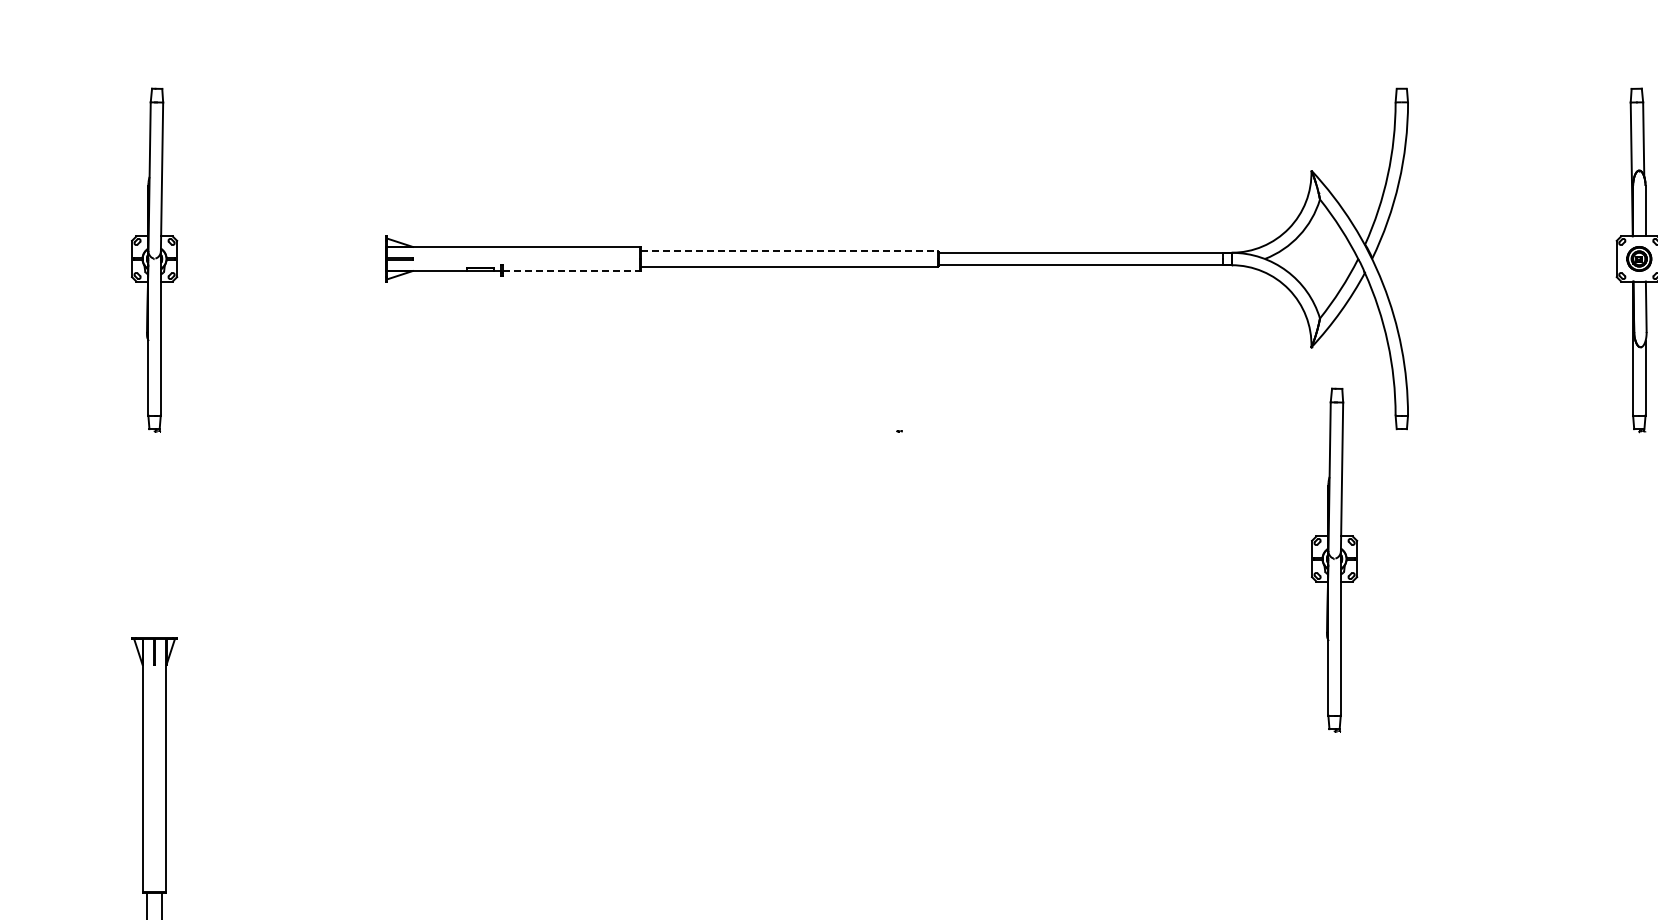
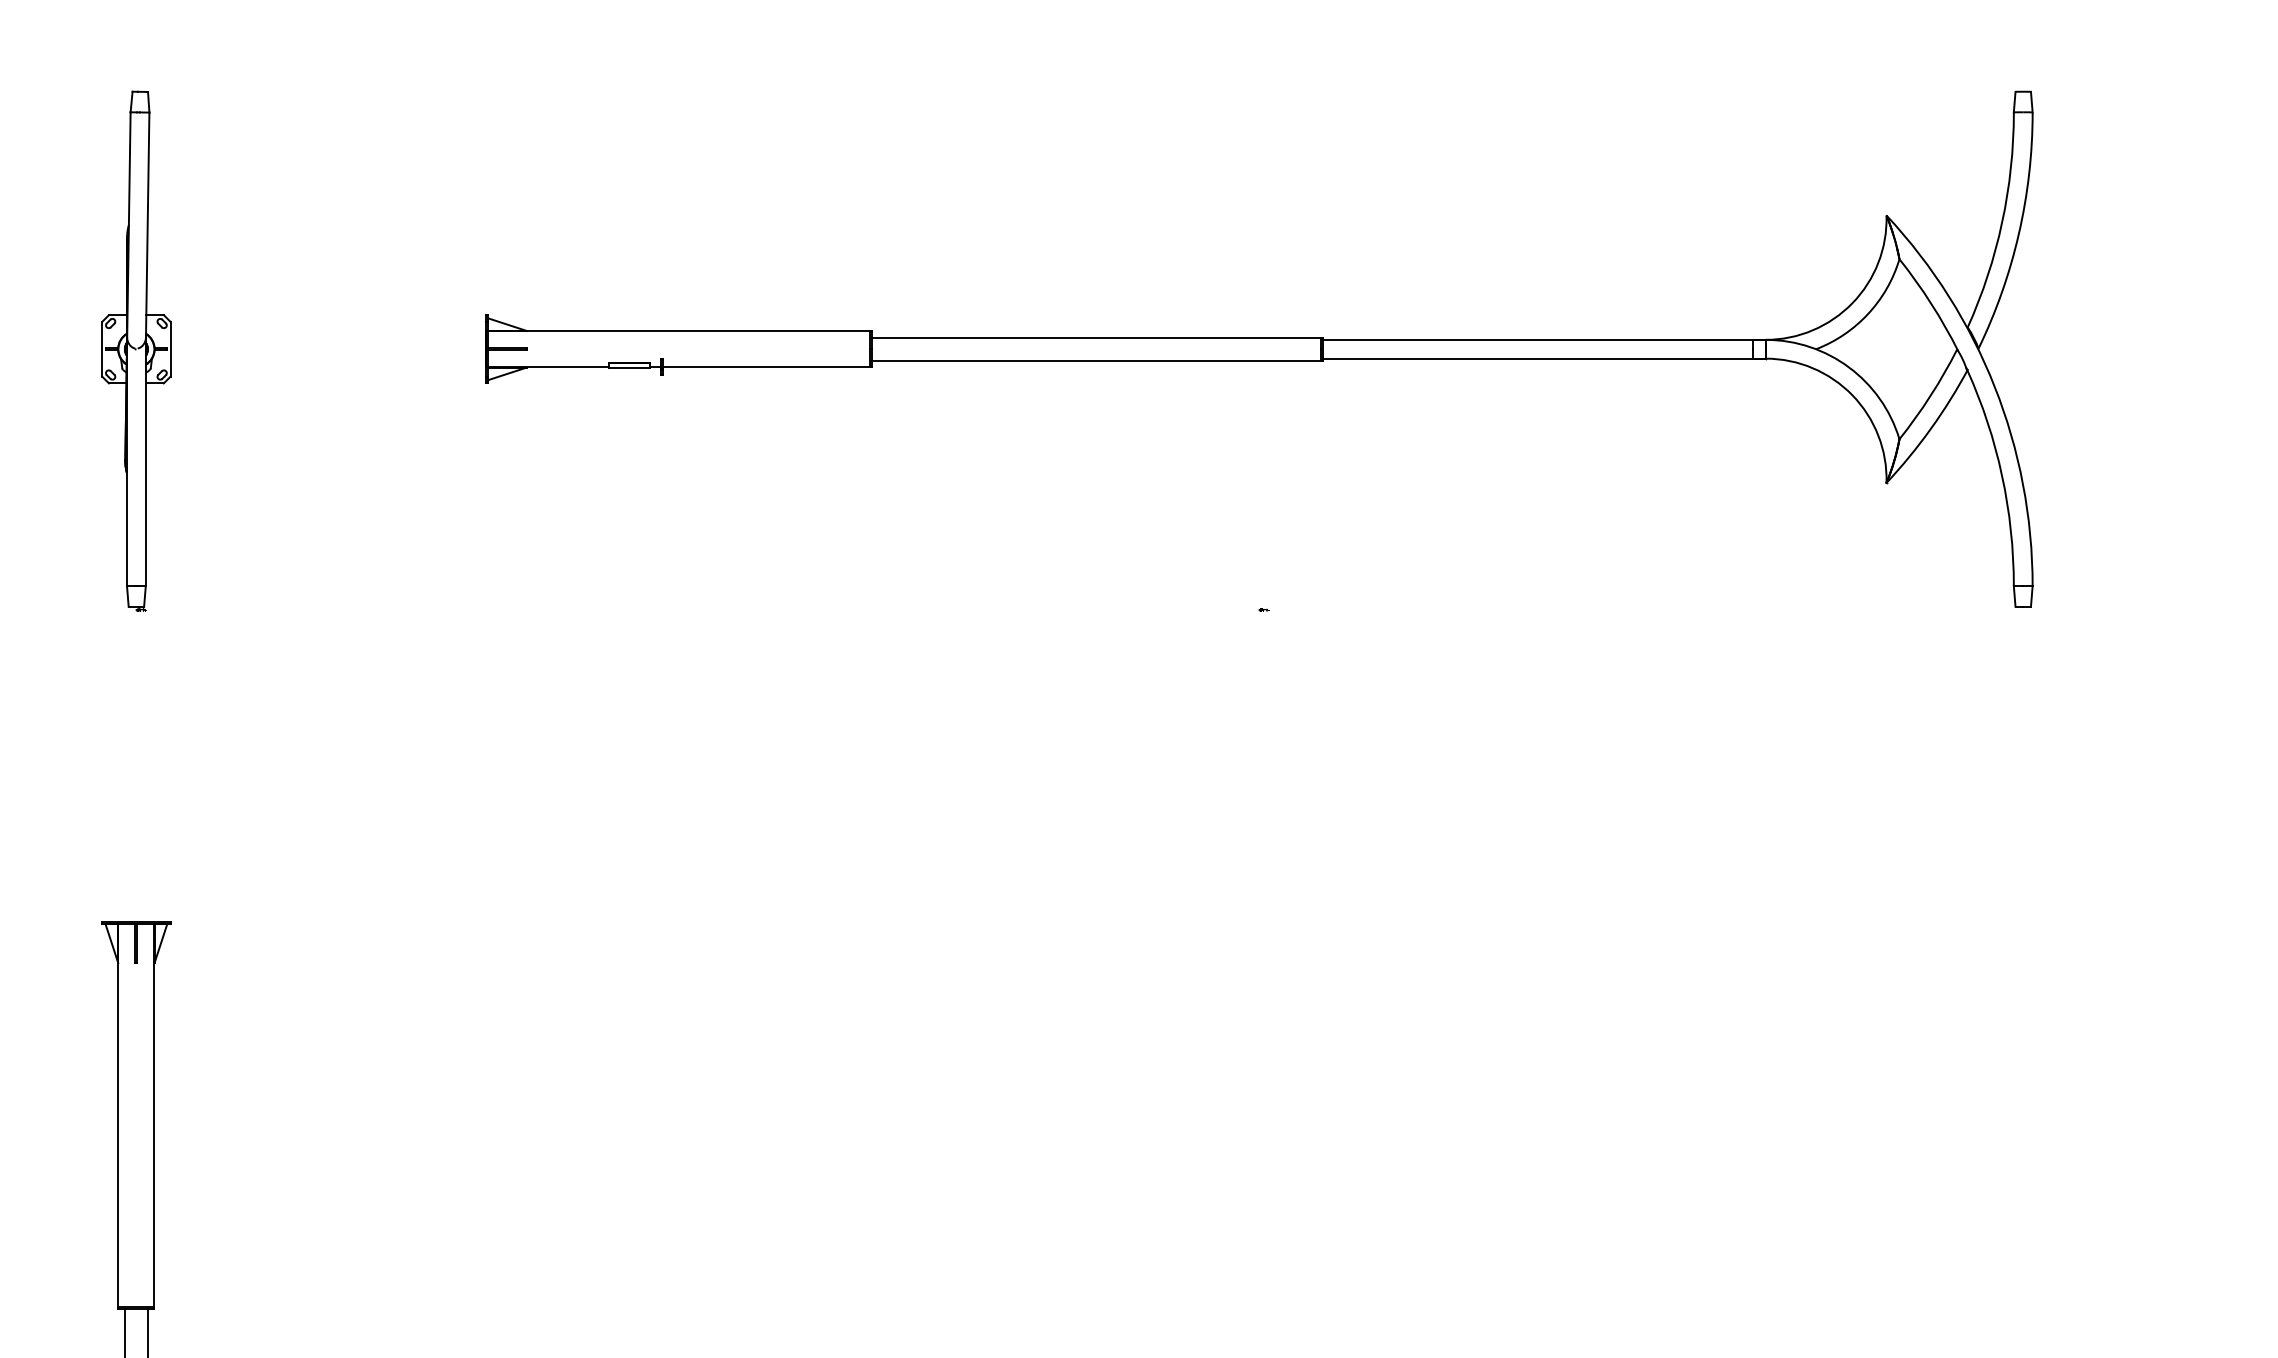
line: (789, 251) -> (1096, 337), dashed -> solid
line: (571, 270) -> (767, 366), dashed -> solid
part: (1334, 559) -> (1921, 803), removed

